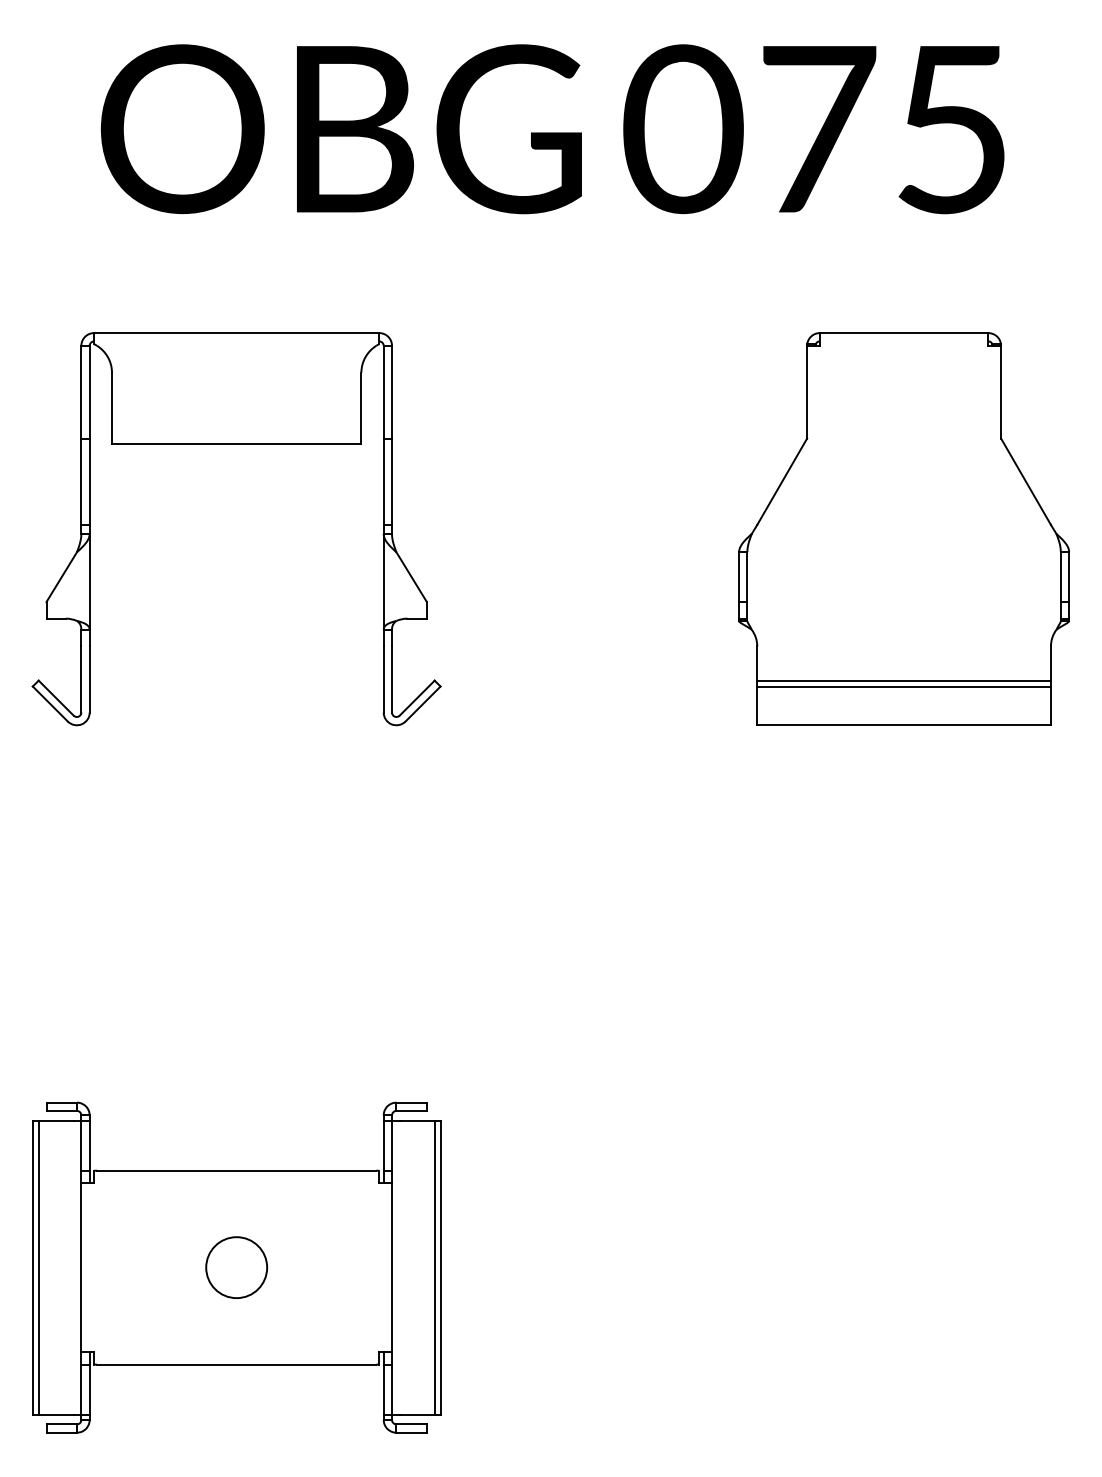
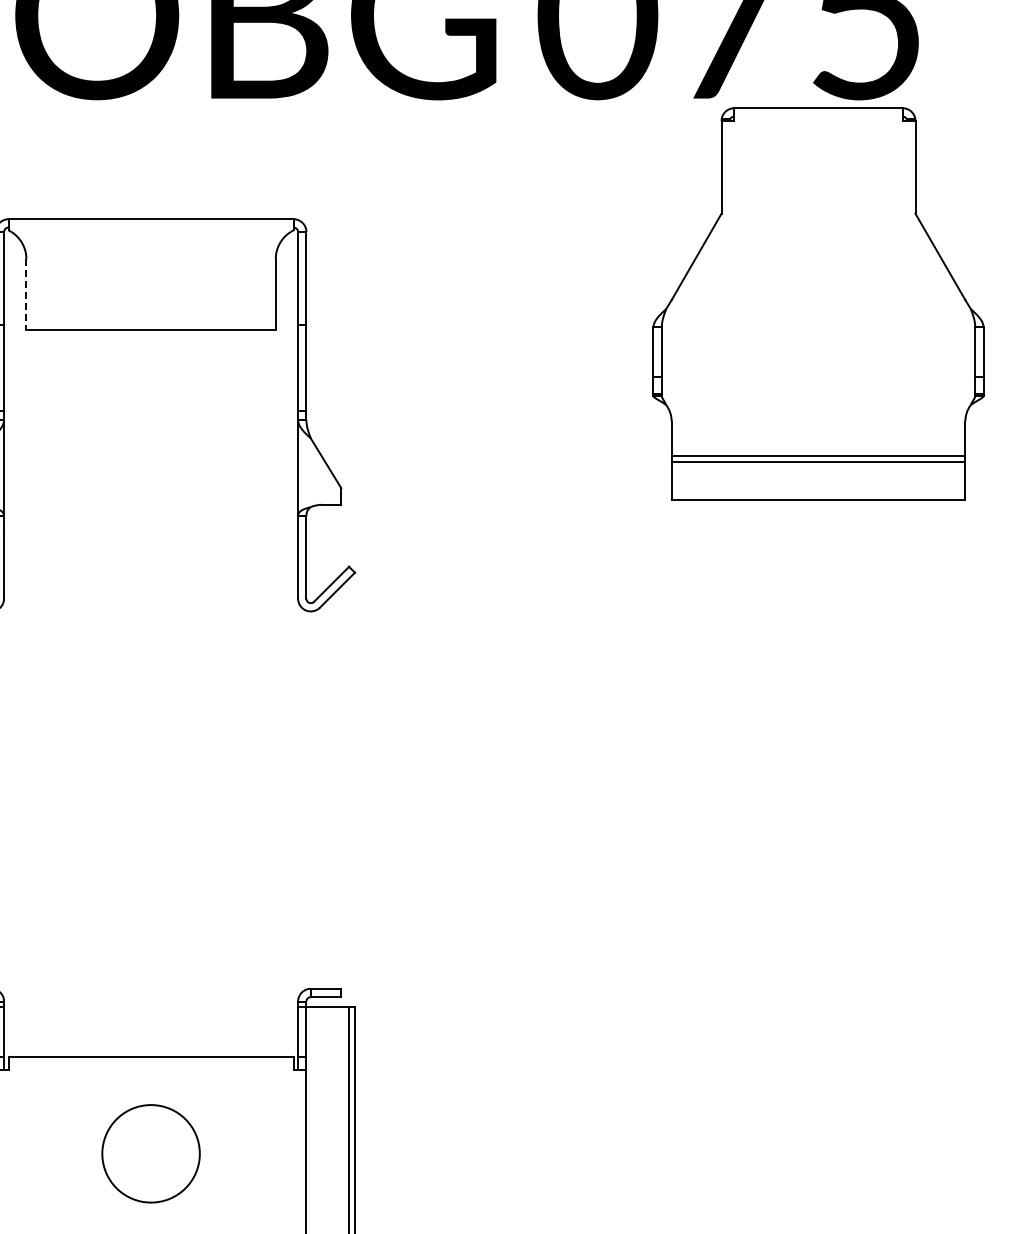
line: (112, 408) -> (26, 294), solid -> dashed
part: (903, 528) -> (817, 303), moved
circle: (236, 1267) -> (150, 1153), size x1.6

